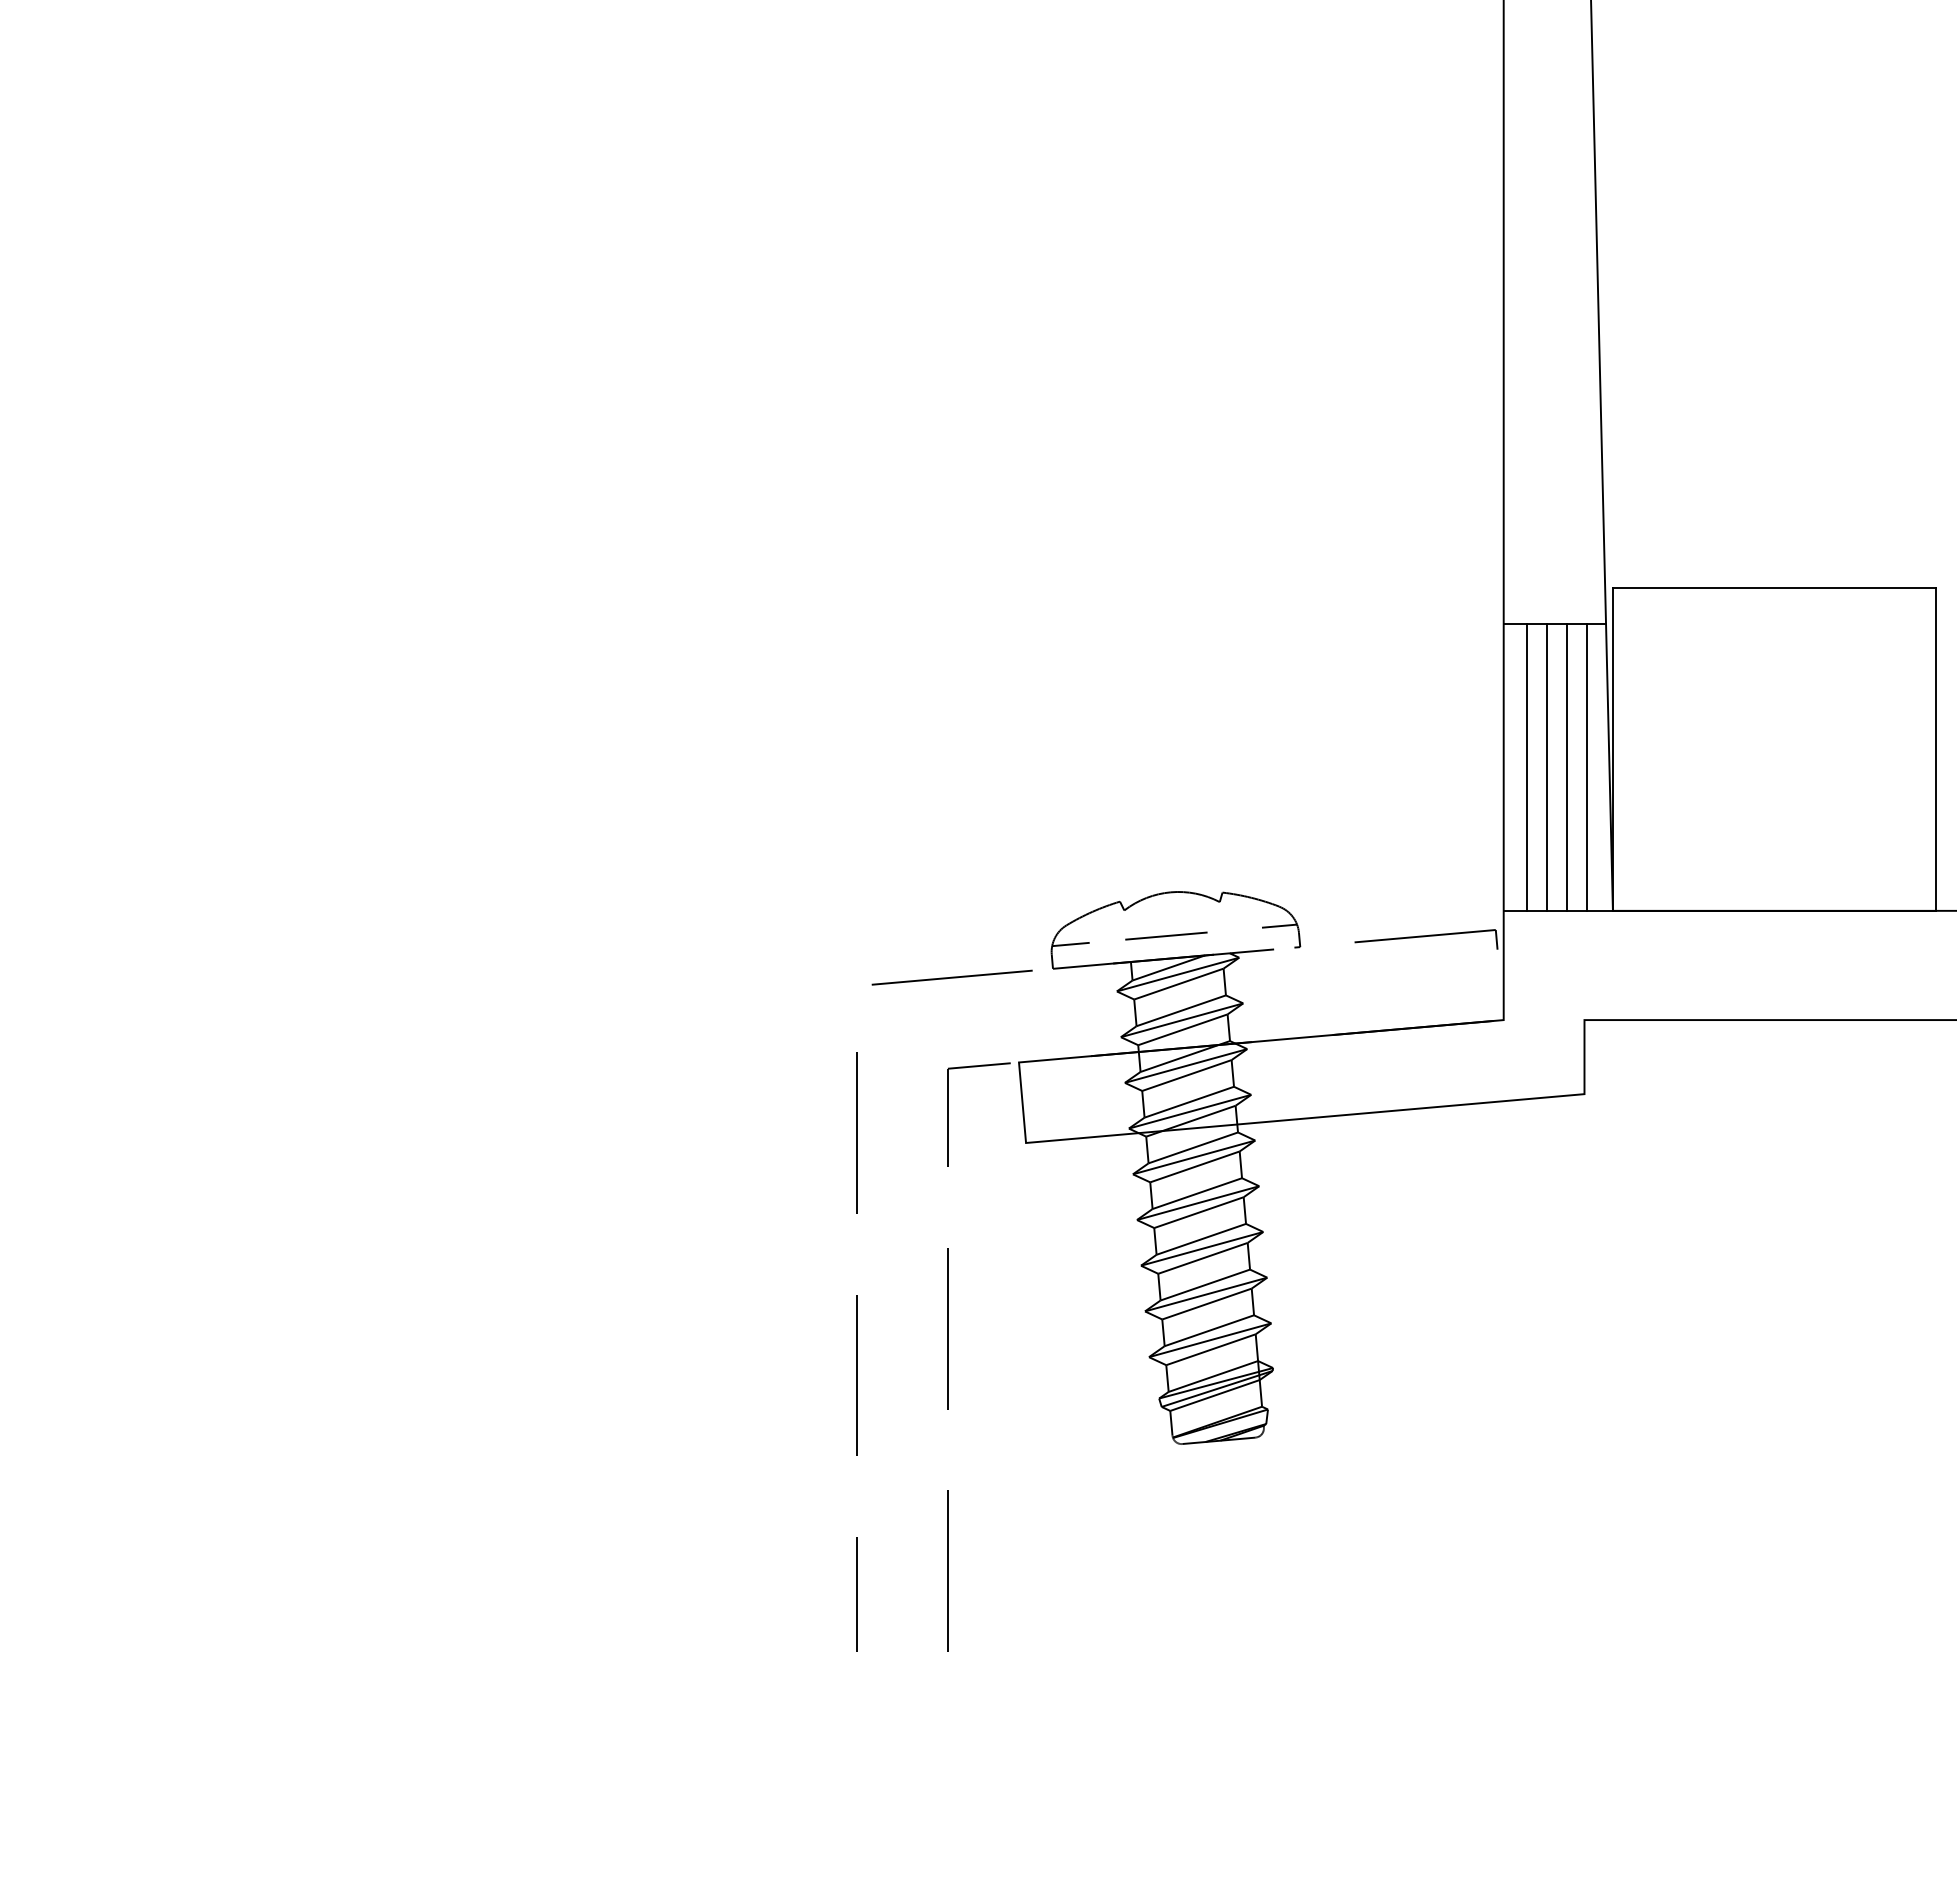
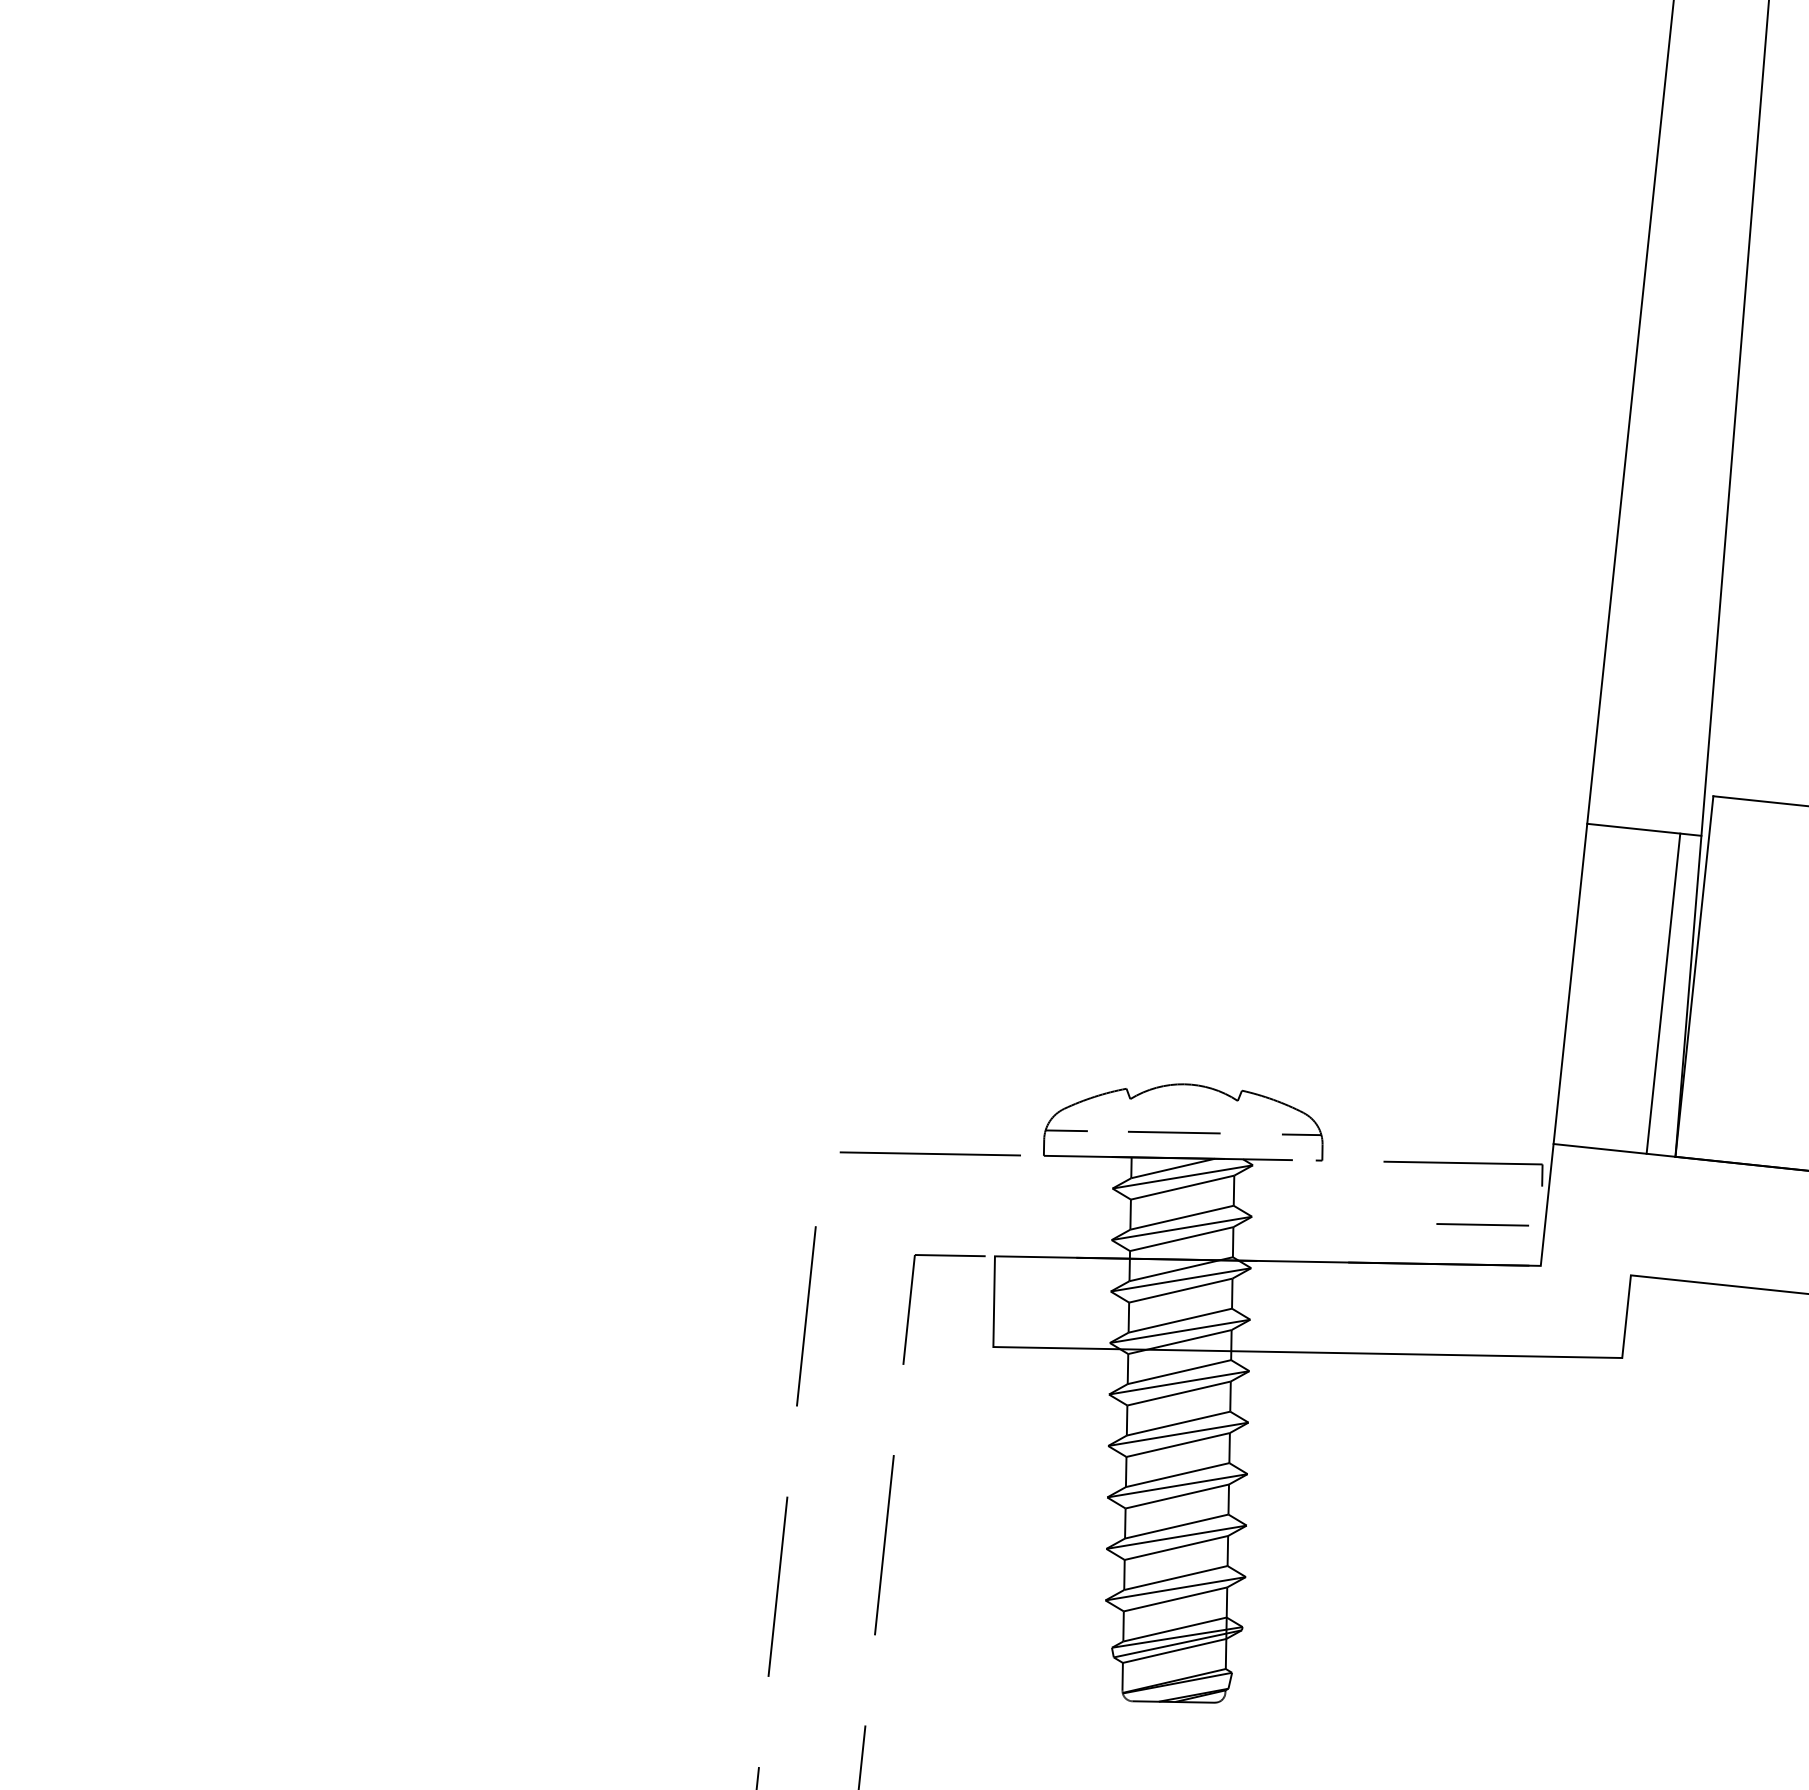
line: (1526, 766) -> (1595, 985), removed
line: (1546, 766) -> (1618, 987), removed
line: (1566, 766) -> (1640, 990), removed
line: (1448, 988) -> (1482, 1224), added

